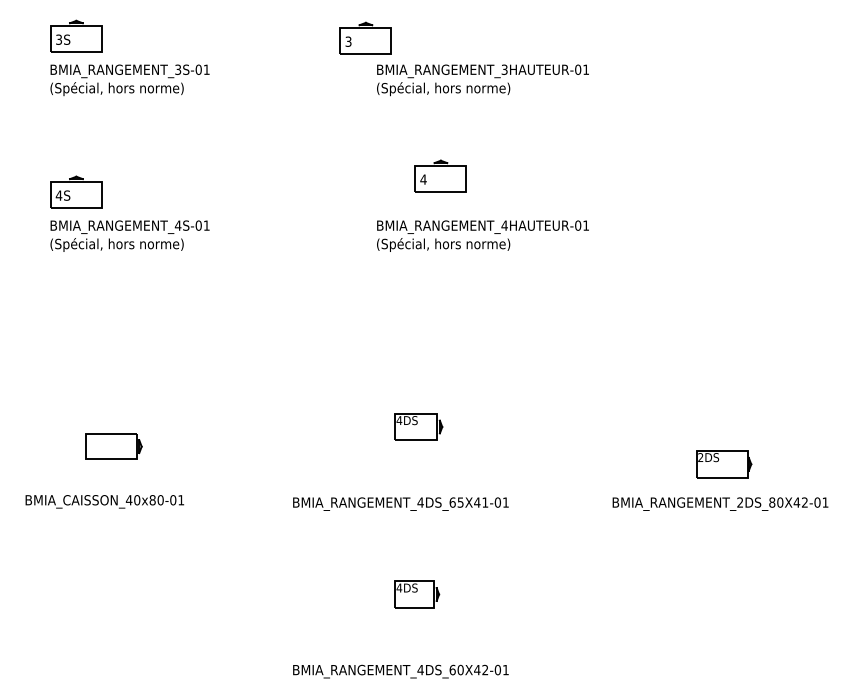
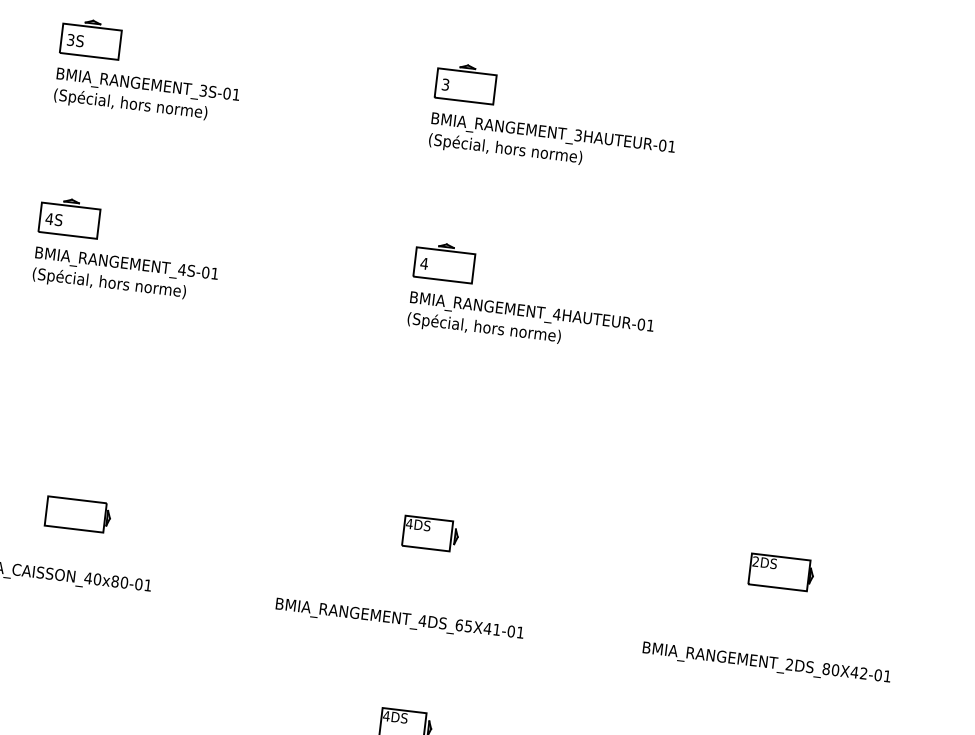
part: (365, 37) -> (465, 82), moved
part: (440, 175) -> (444, 261), moved
part: (724, 464) -> (782, 572), moved

